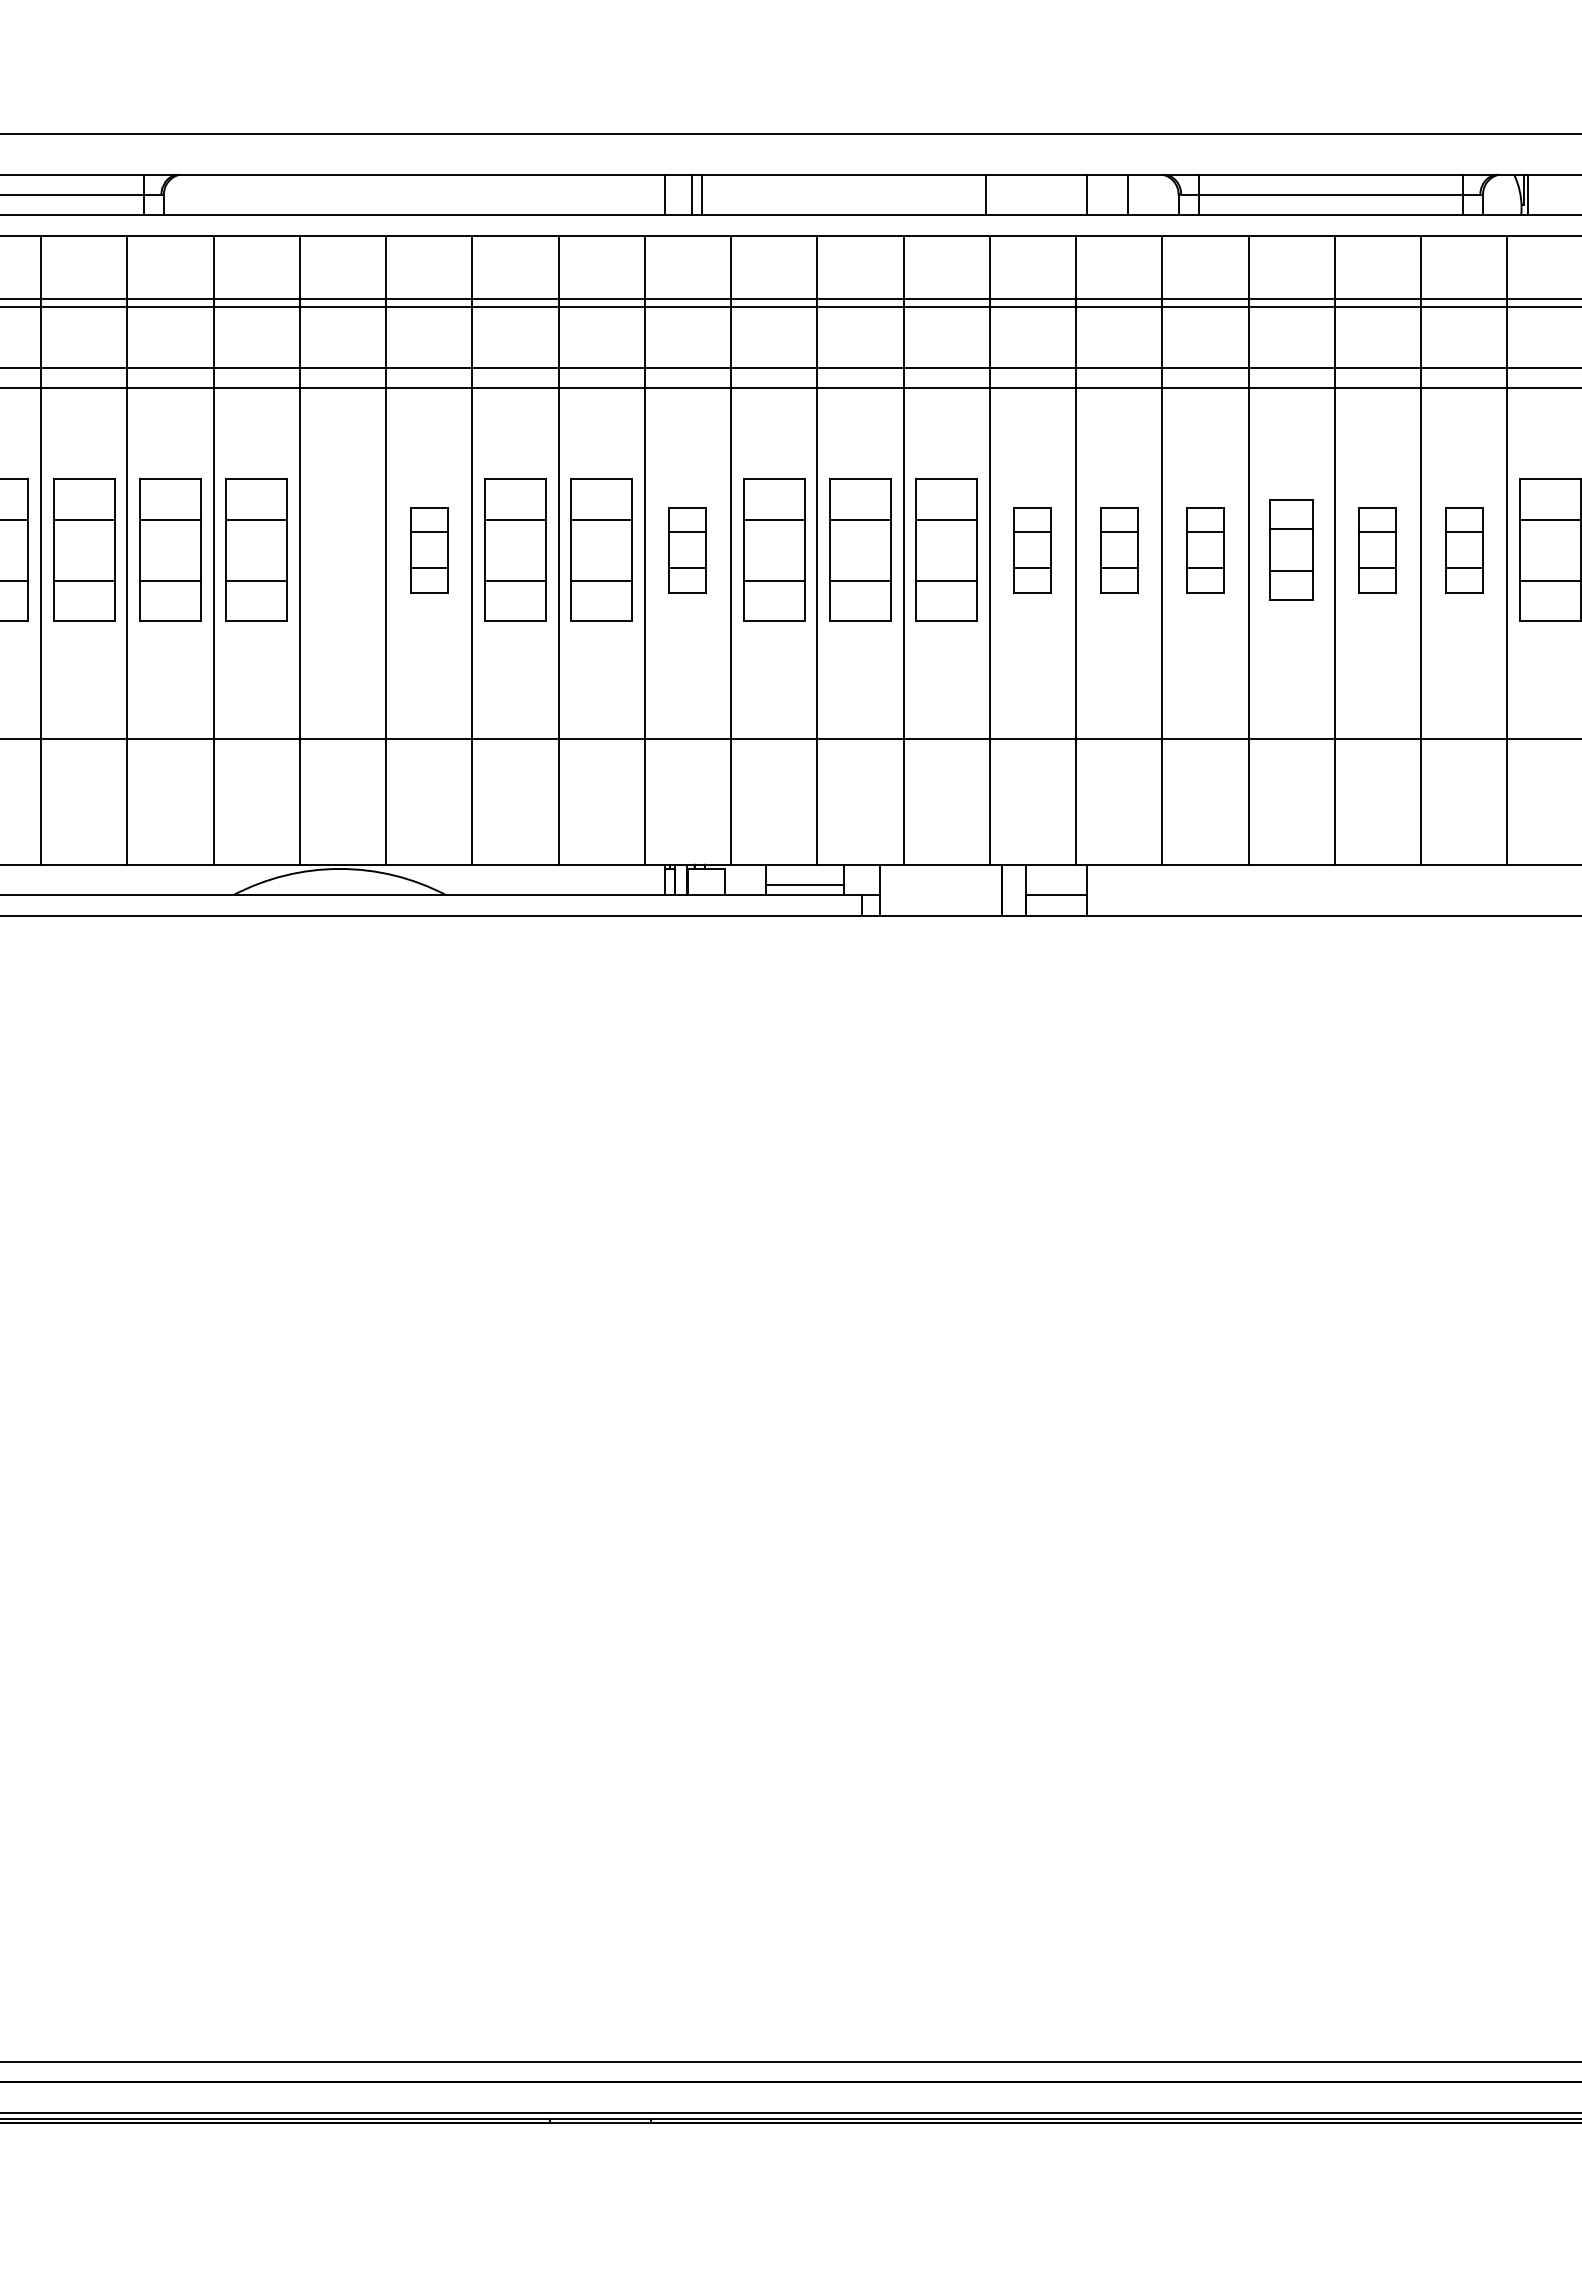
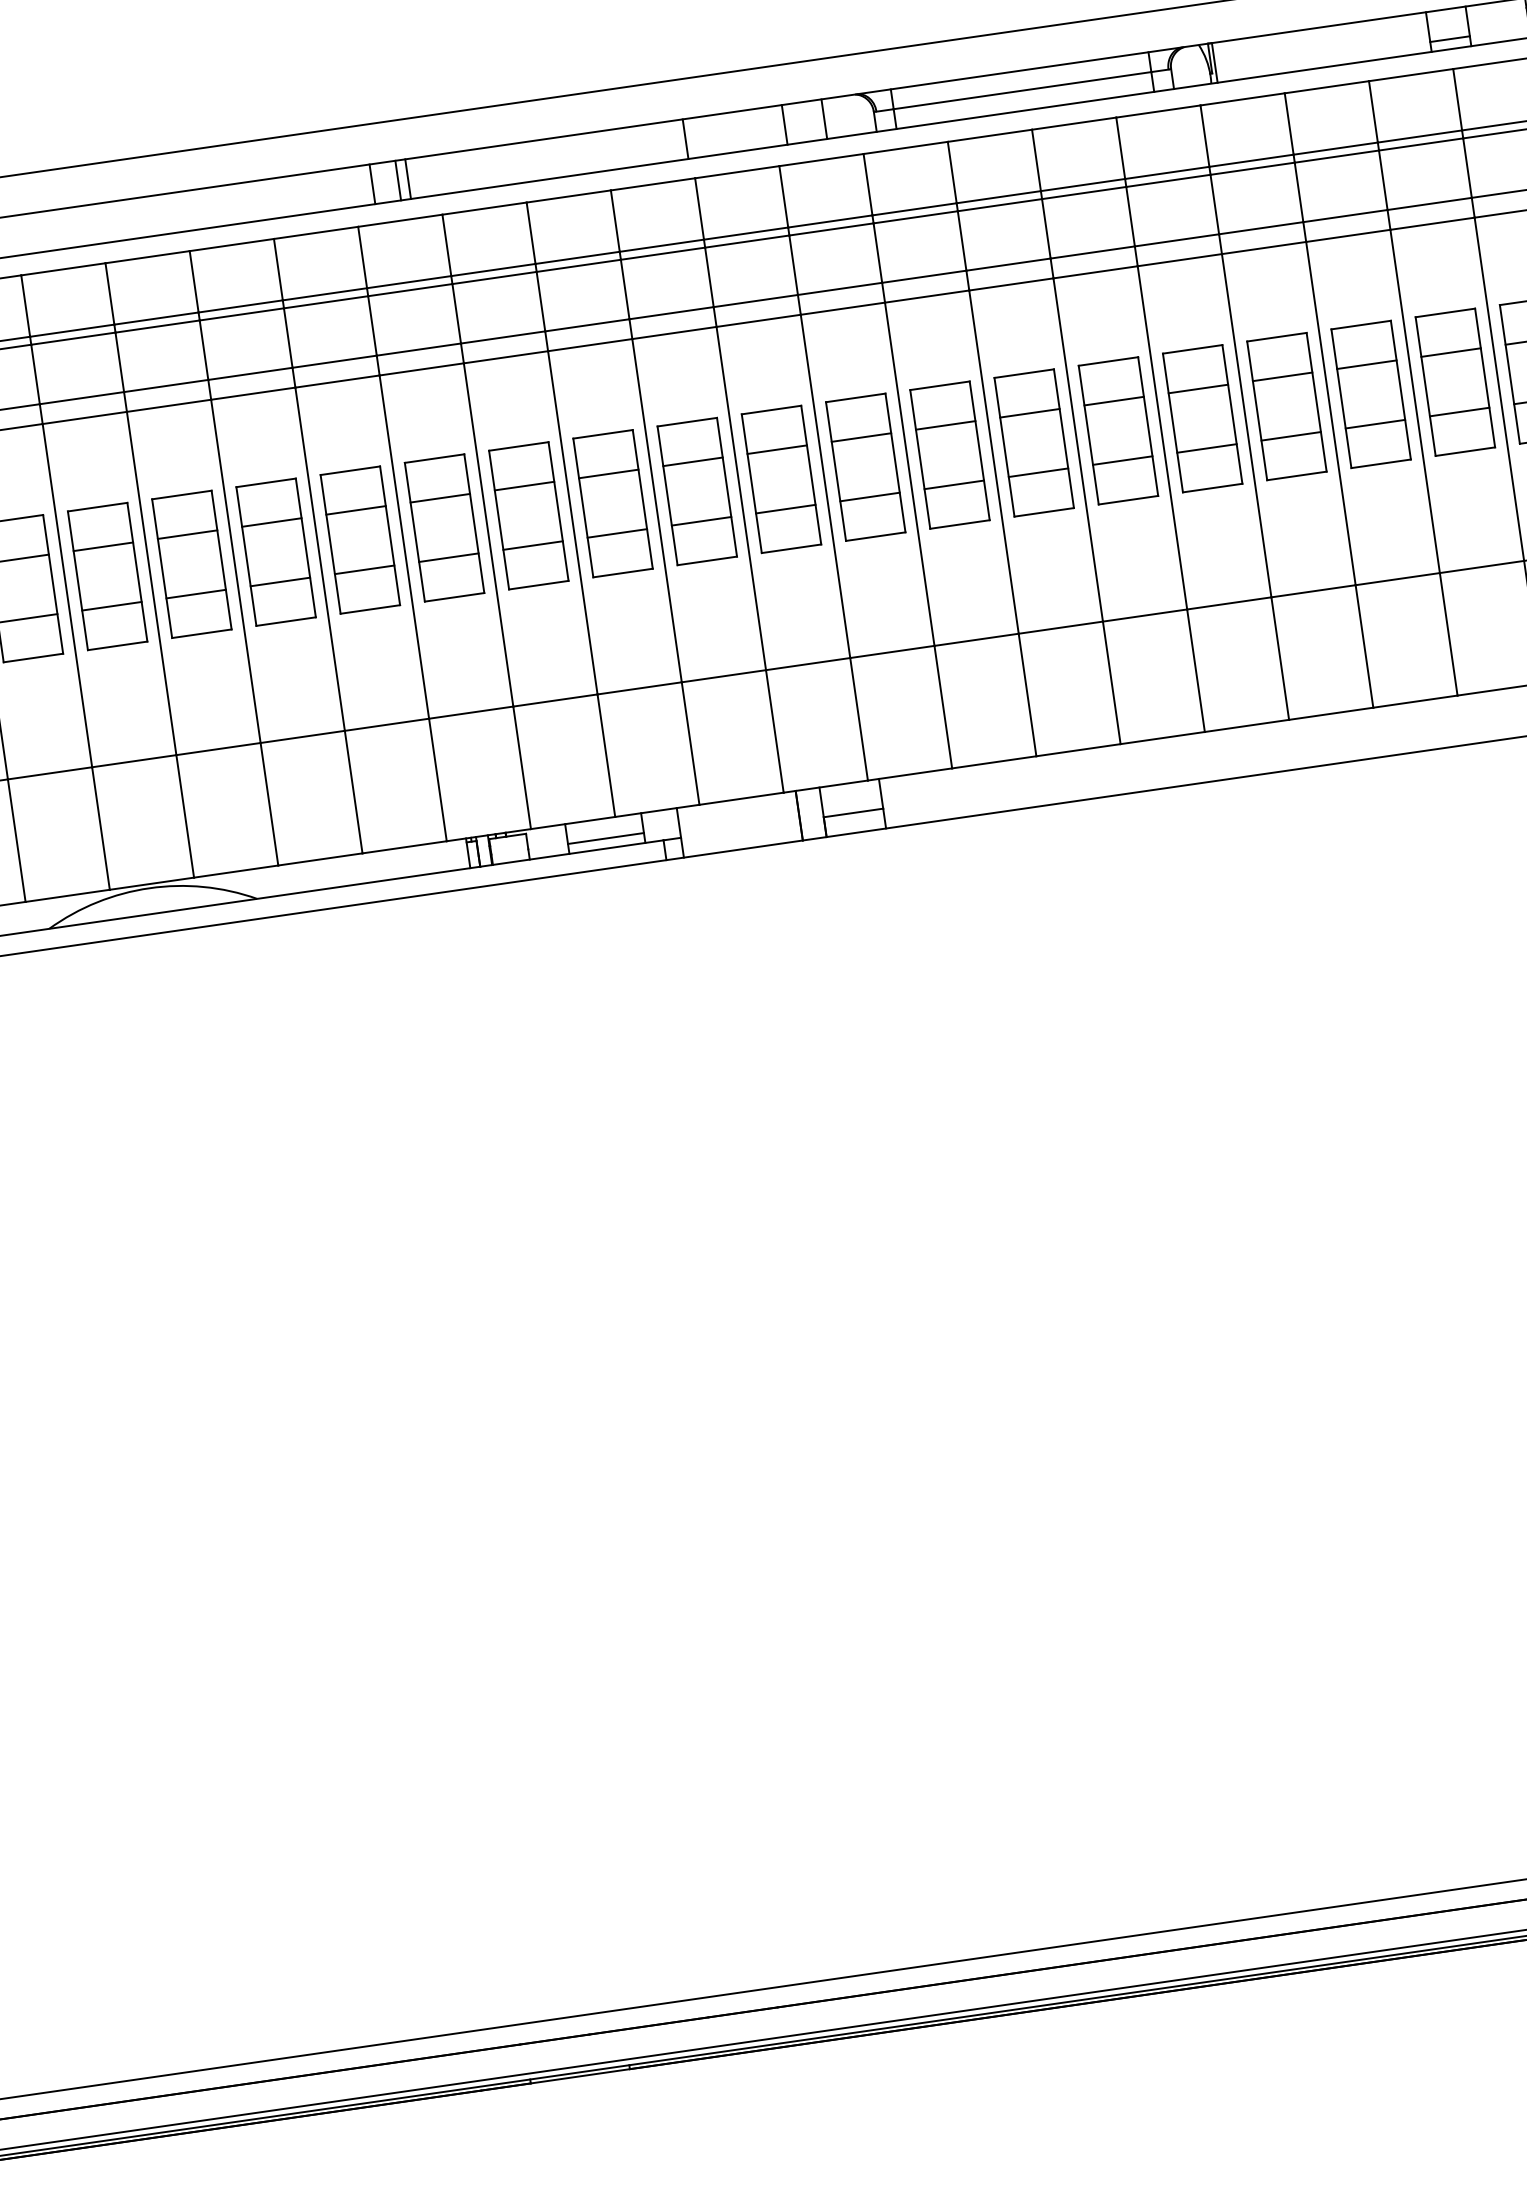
part: (342, 549) -> (107, 575), added
part: (429, 549) -> (192, 563), size x1.67
part: (687, 549) -> (444, 527), size x1.67
part: (1032, 549) -> (781, 478), size x1.67
part: (1119, 549) -> (866, 466), size x1.67
part: (1205, 549) -> (950, 454), size x1.67
part: (1291, 549) -> (1034, 442), size x1.43
part: (1377, 549) -> (1117, 430), size x1.67
part: (1464, 549) -> (1202, 417), size x1.67

